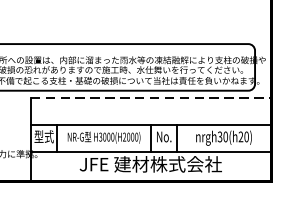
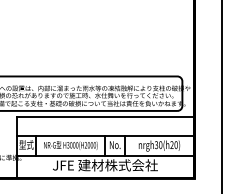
line: (151, 98) -> (105, 116), dashed -> solid

